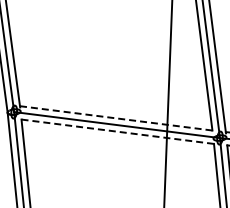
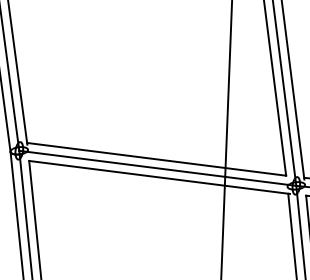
line: (116, 118) -> (157, 159), dashed -> solid
line: (118, 131) -> (159, 177), dashed -> solid

